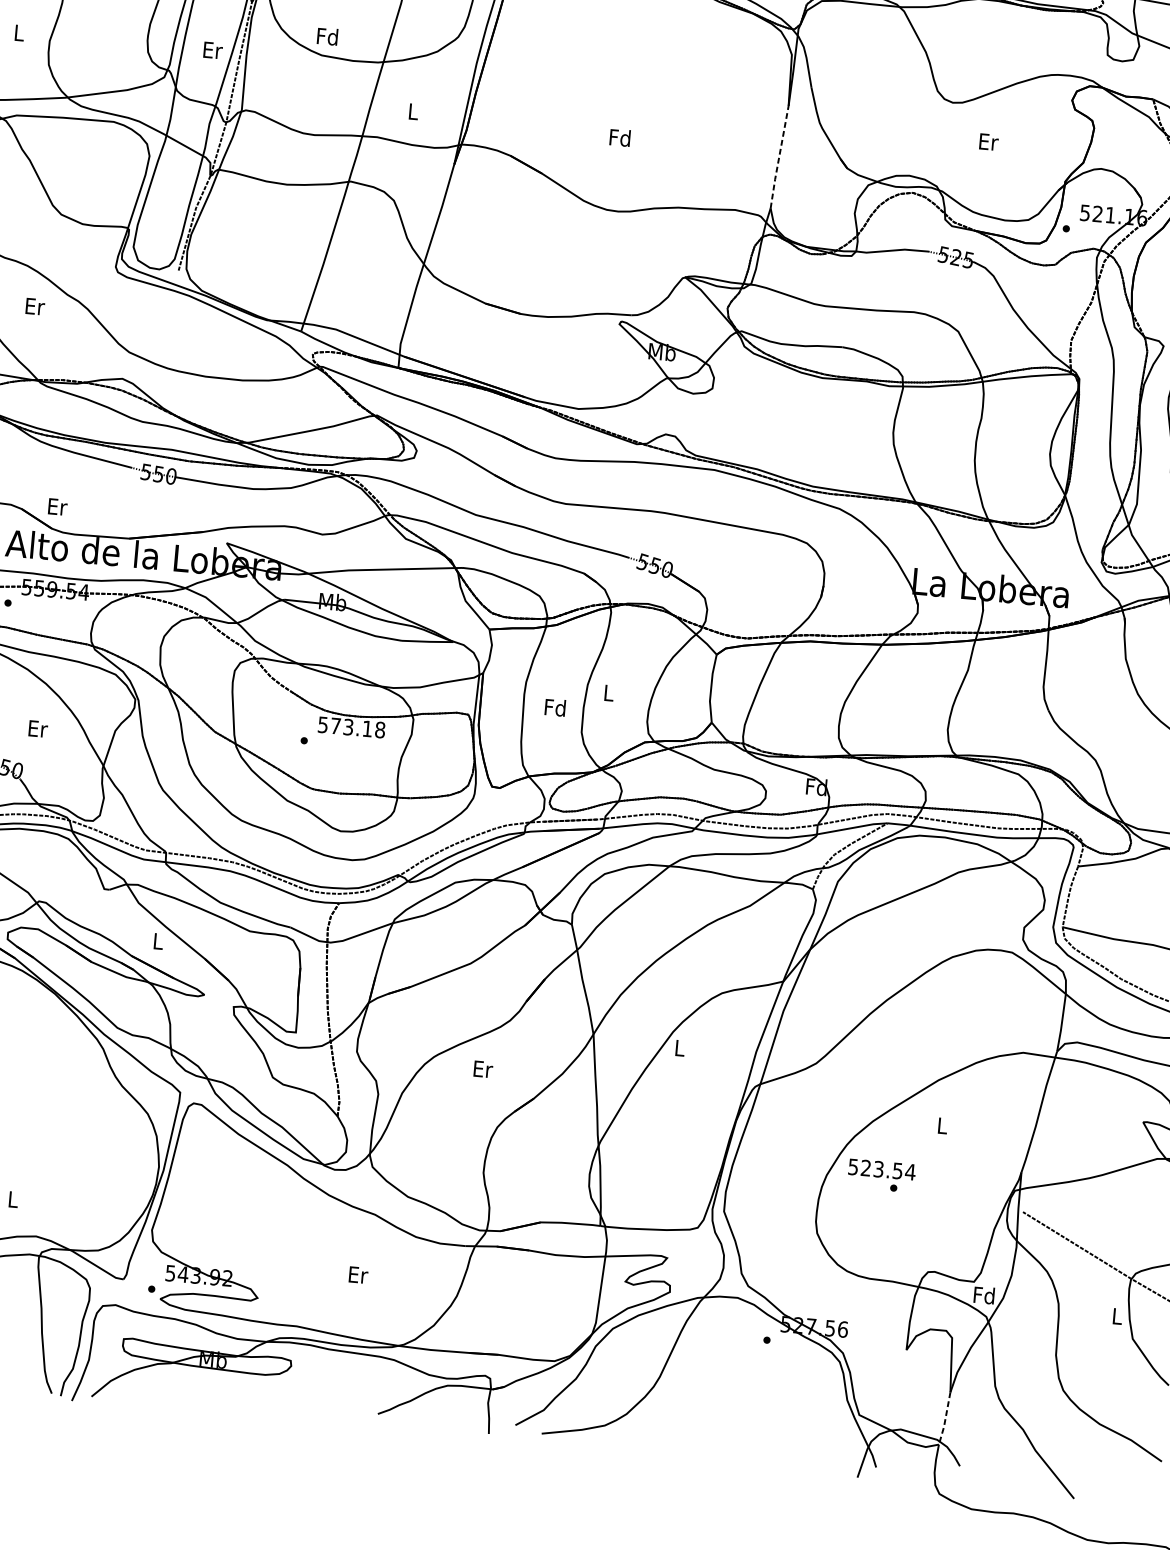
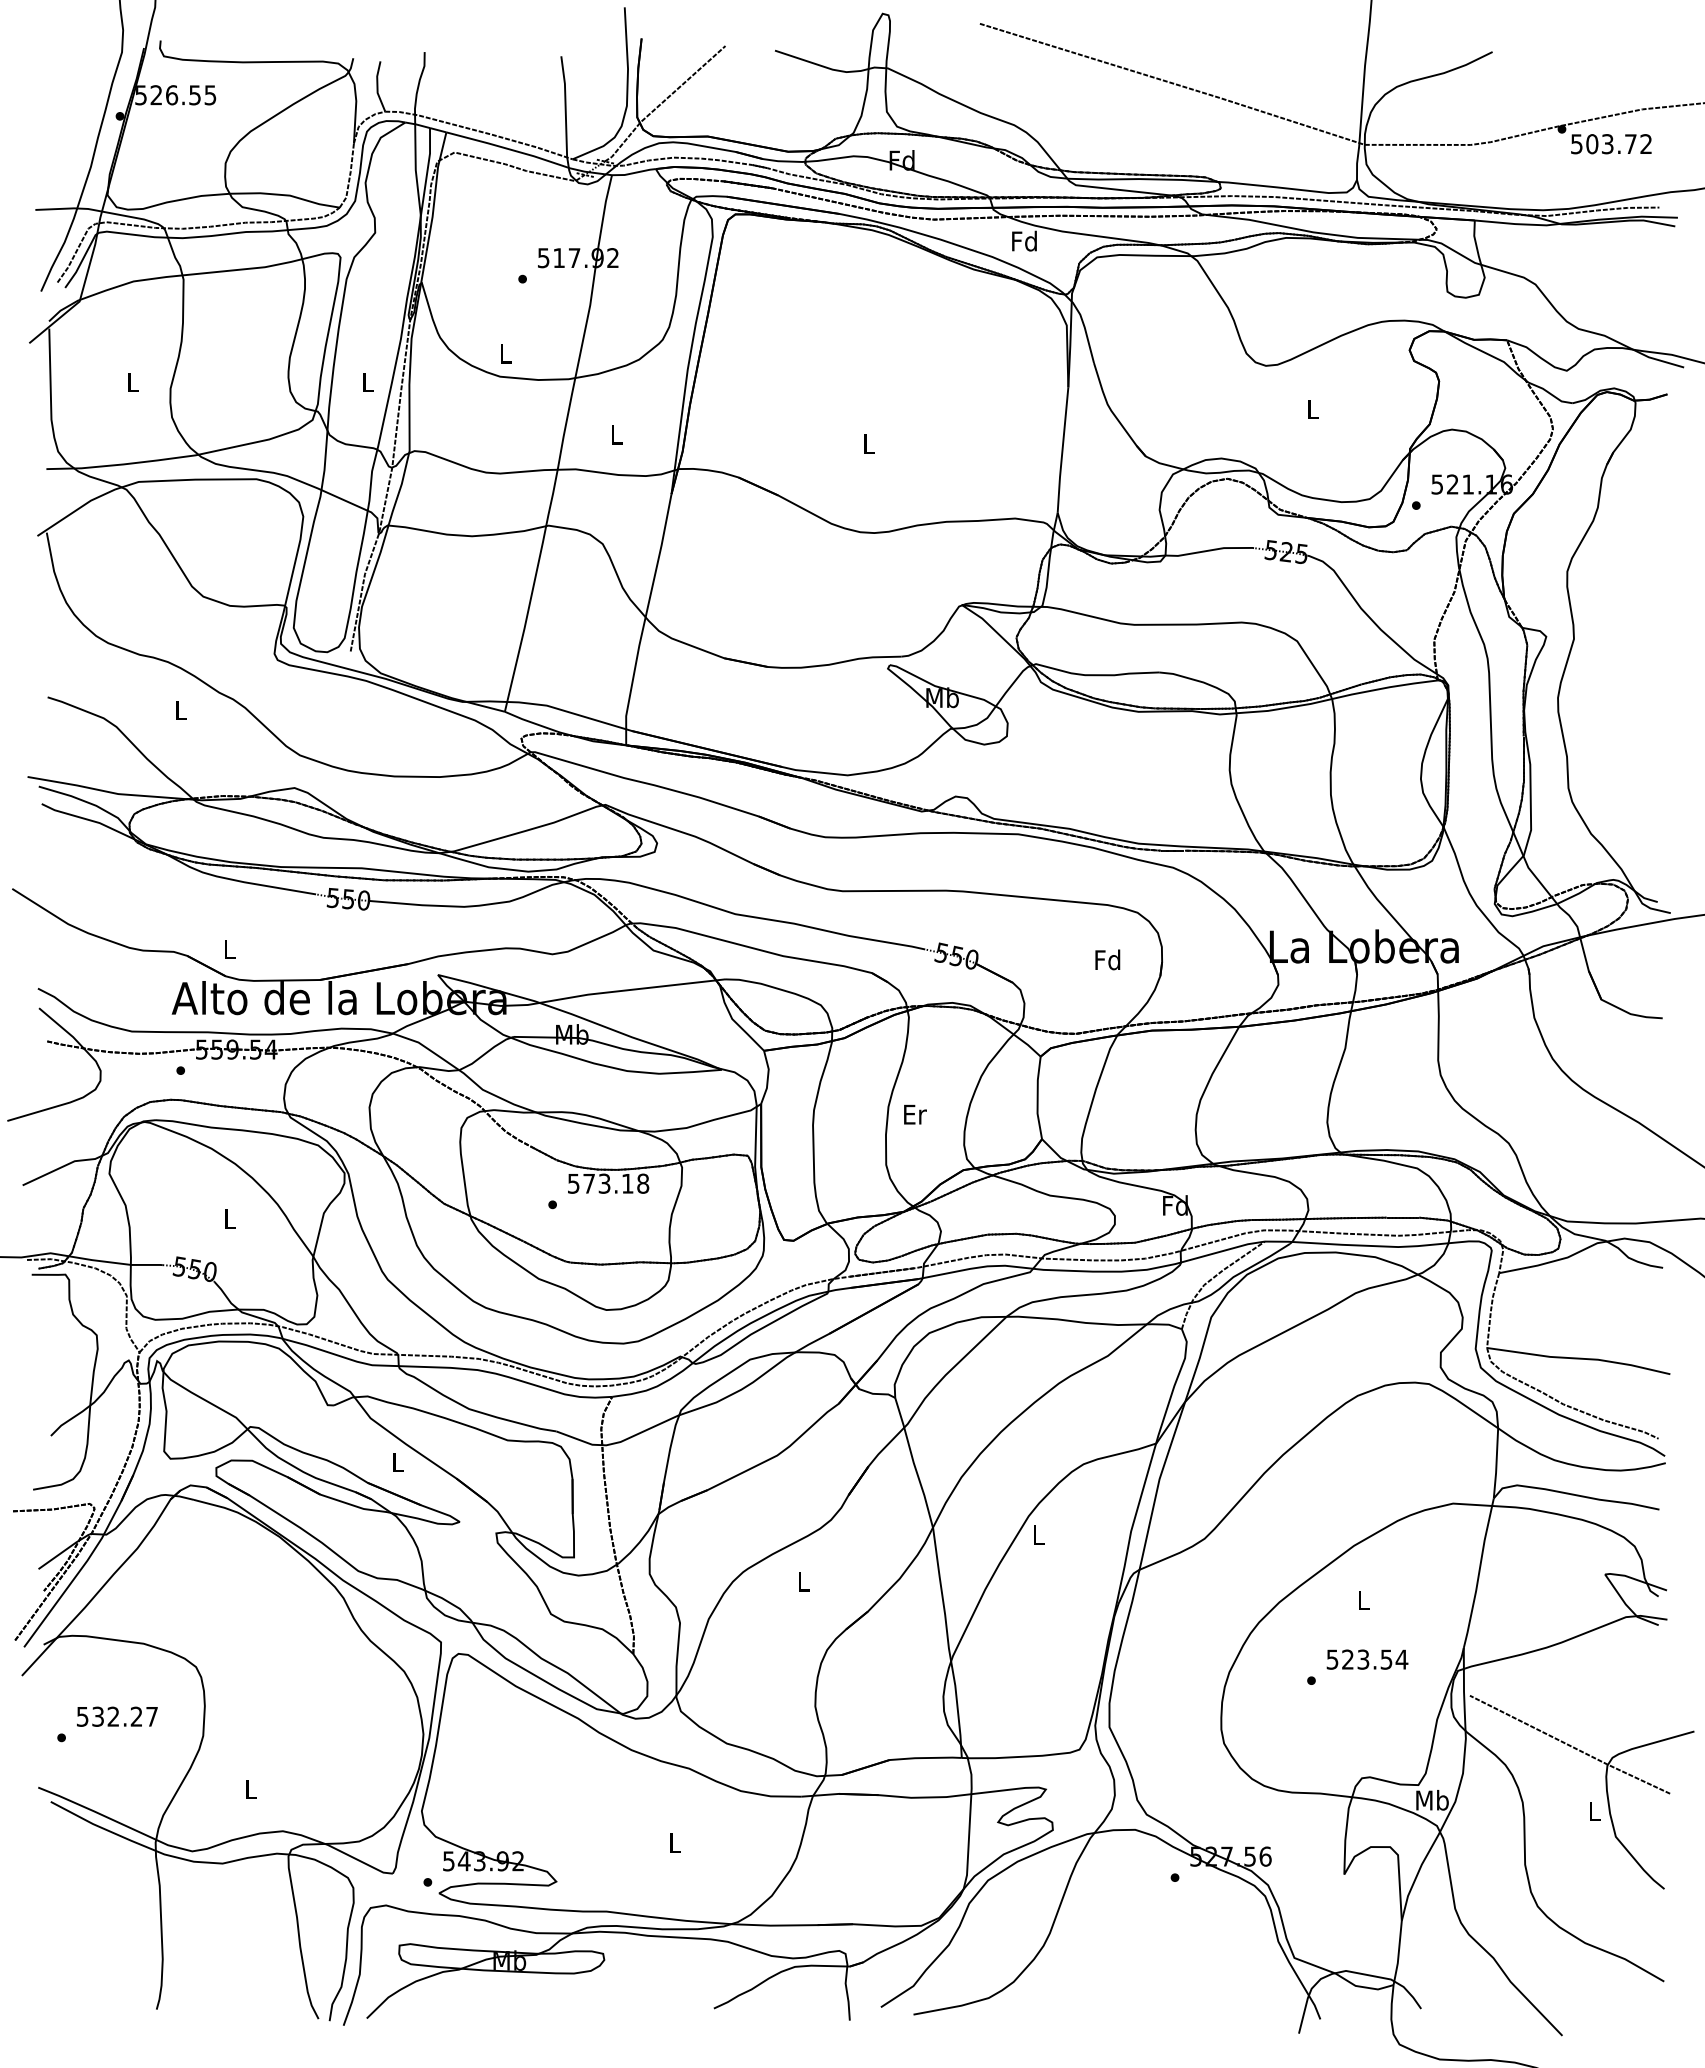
text: (327, 36) -> (504, 353), Fd -> L
text: (213, 50) -> (368, 382), Er -> L
text: (620, 137) -> (868, 443), Fd -> L
text: (988, 142) -> (1313, 409), Er -> L
line: (779, 157) -> (1062, 450), dashed -> solid
text: (35, 306) -> (181, 710), Er -> L
text: (57, 506) -> (230, 949), Er -> L
text: (609, 693) -> (915, 1114), L -> Er
text: (555, 707) -> (1107, 959), moved
text: (38, 729) -> (230, 1219), Er -> L
text: (482, 1069) -> (803, 1581), Er -> L
text: (882, 1169) -> (1367, 1659), moved
text: (358, 1274) -> (675, 1842), Er -> L
text: (984, 1294) -> (1432, 1799), Fd -> Mb
line: (945, 1419) -> (1398, 1954), dashed -> solid

